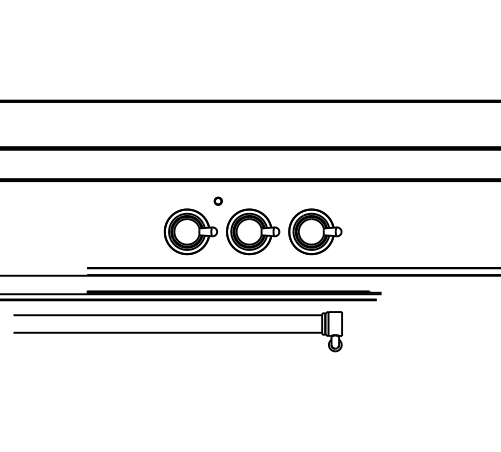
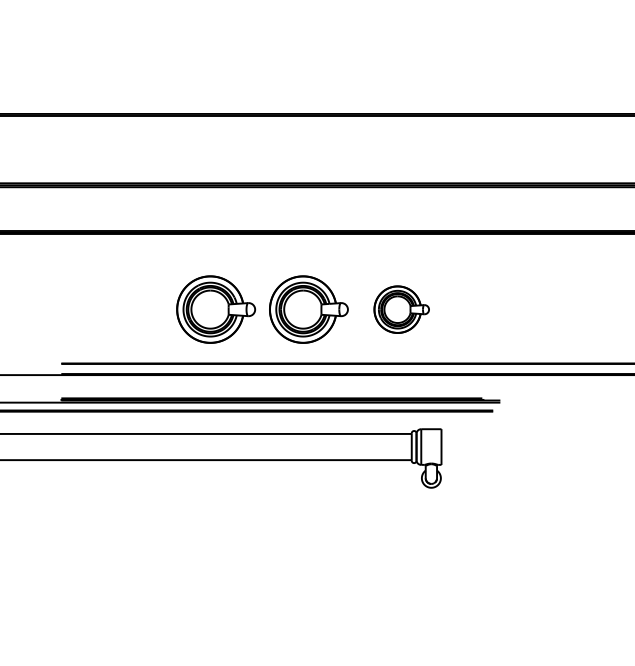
part: (217, 200) -> (255, 262), removed
part: (315, 231) -> (401, 309), size x0.7

